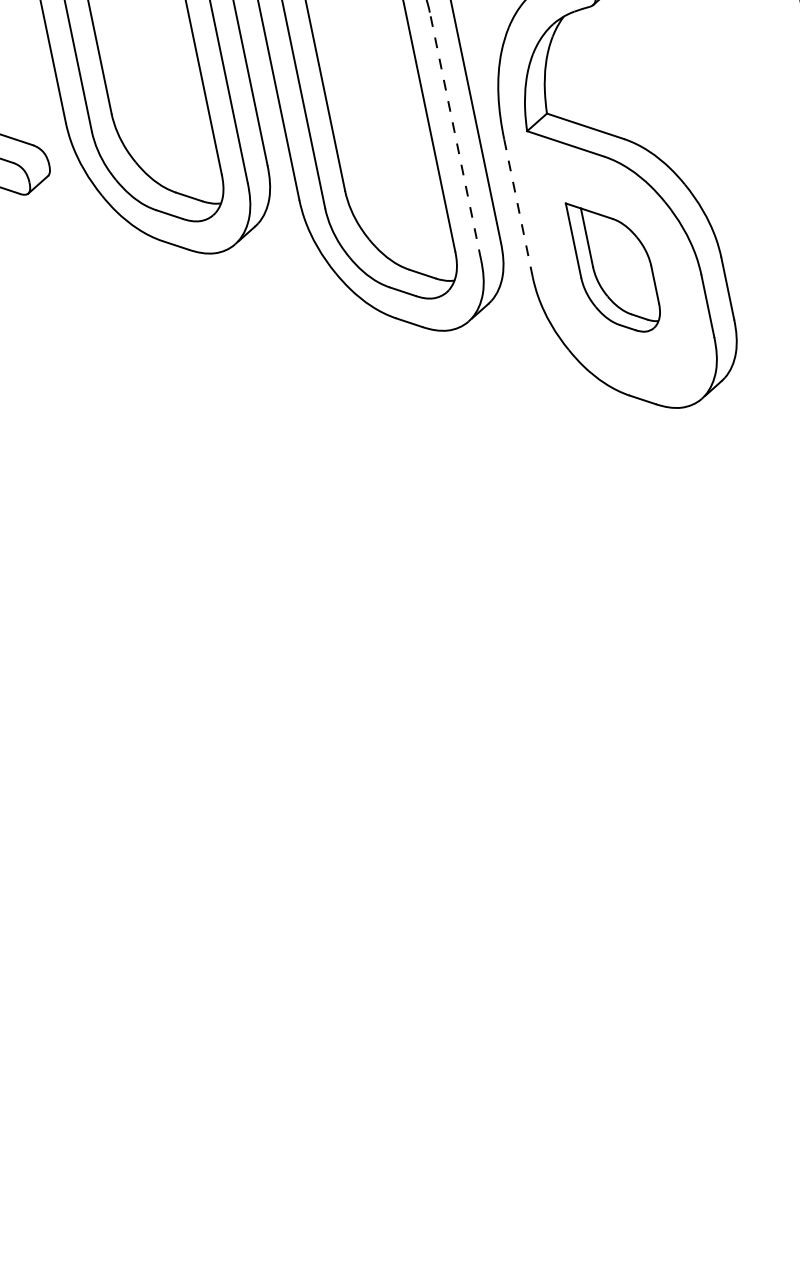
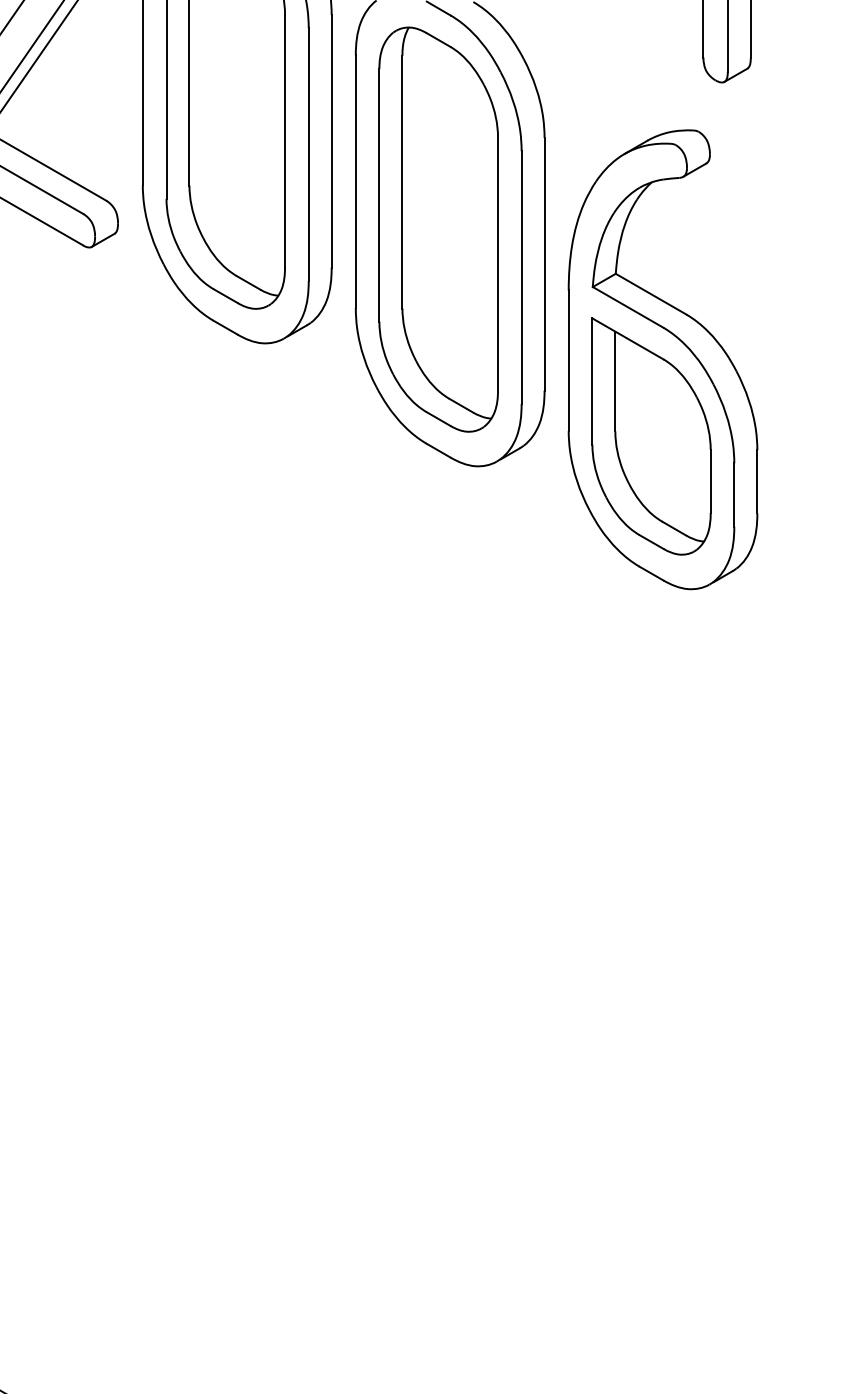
line: (455, 136) -> (521, 277), dashed -> solid
line: (518, 209) -> (568, 361), dashed -> solid
part: (614, 265) -> (651, 436), size x1.67

